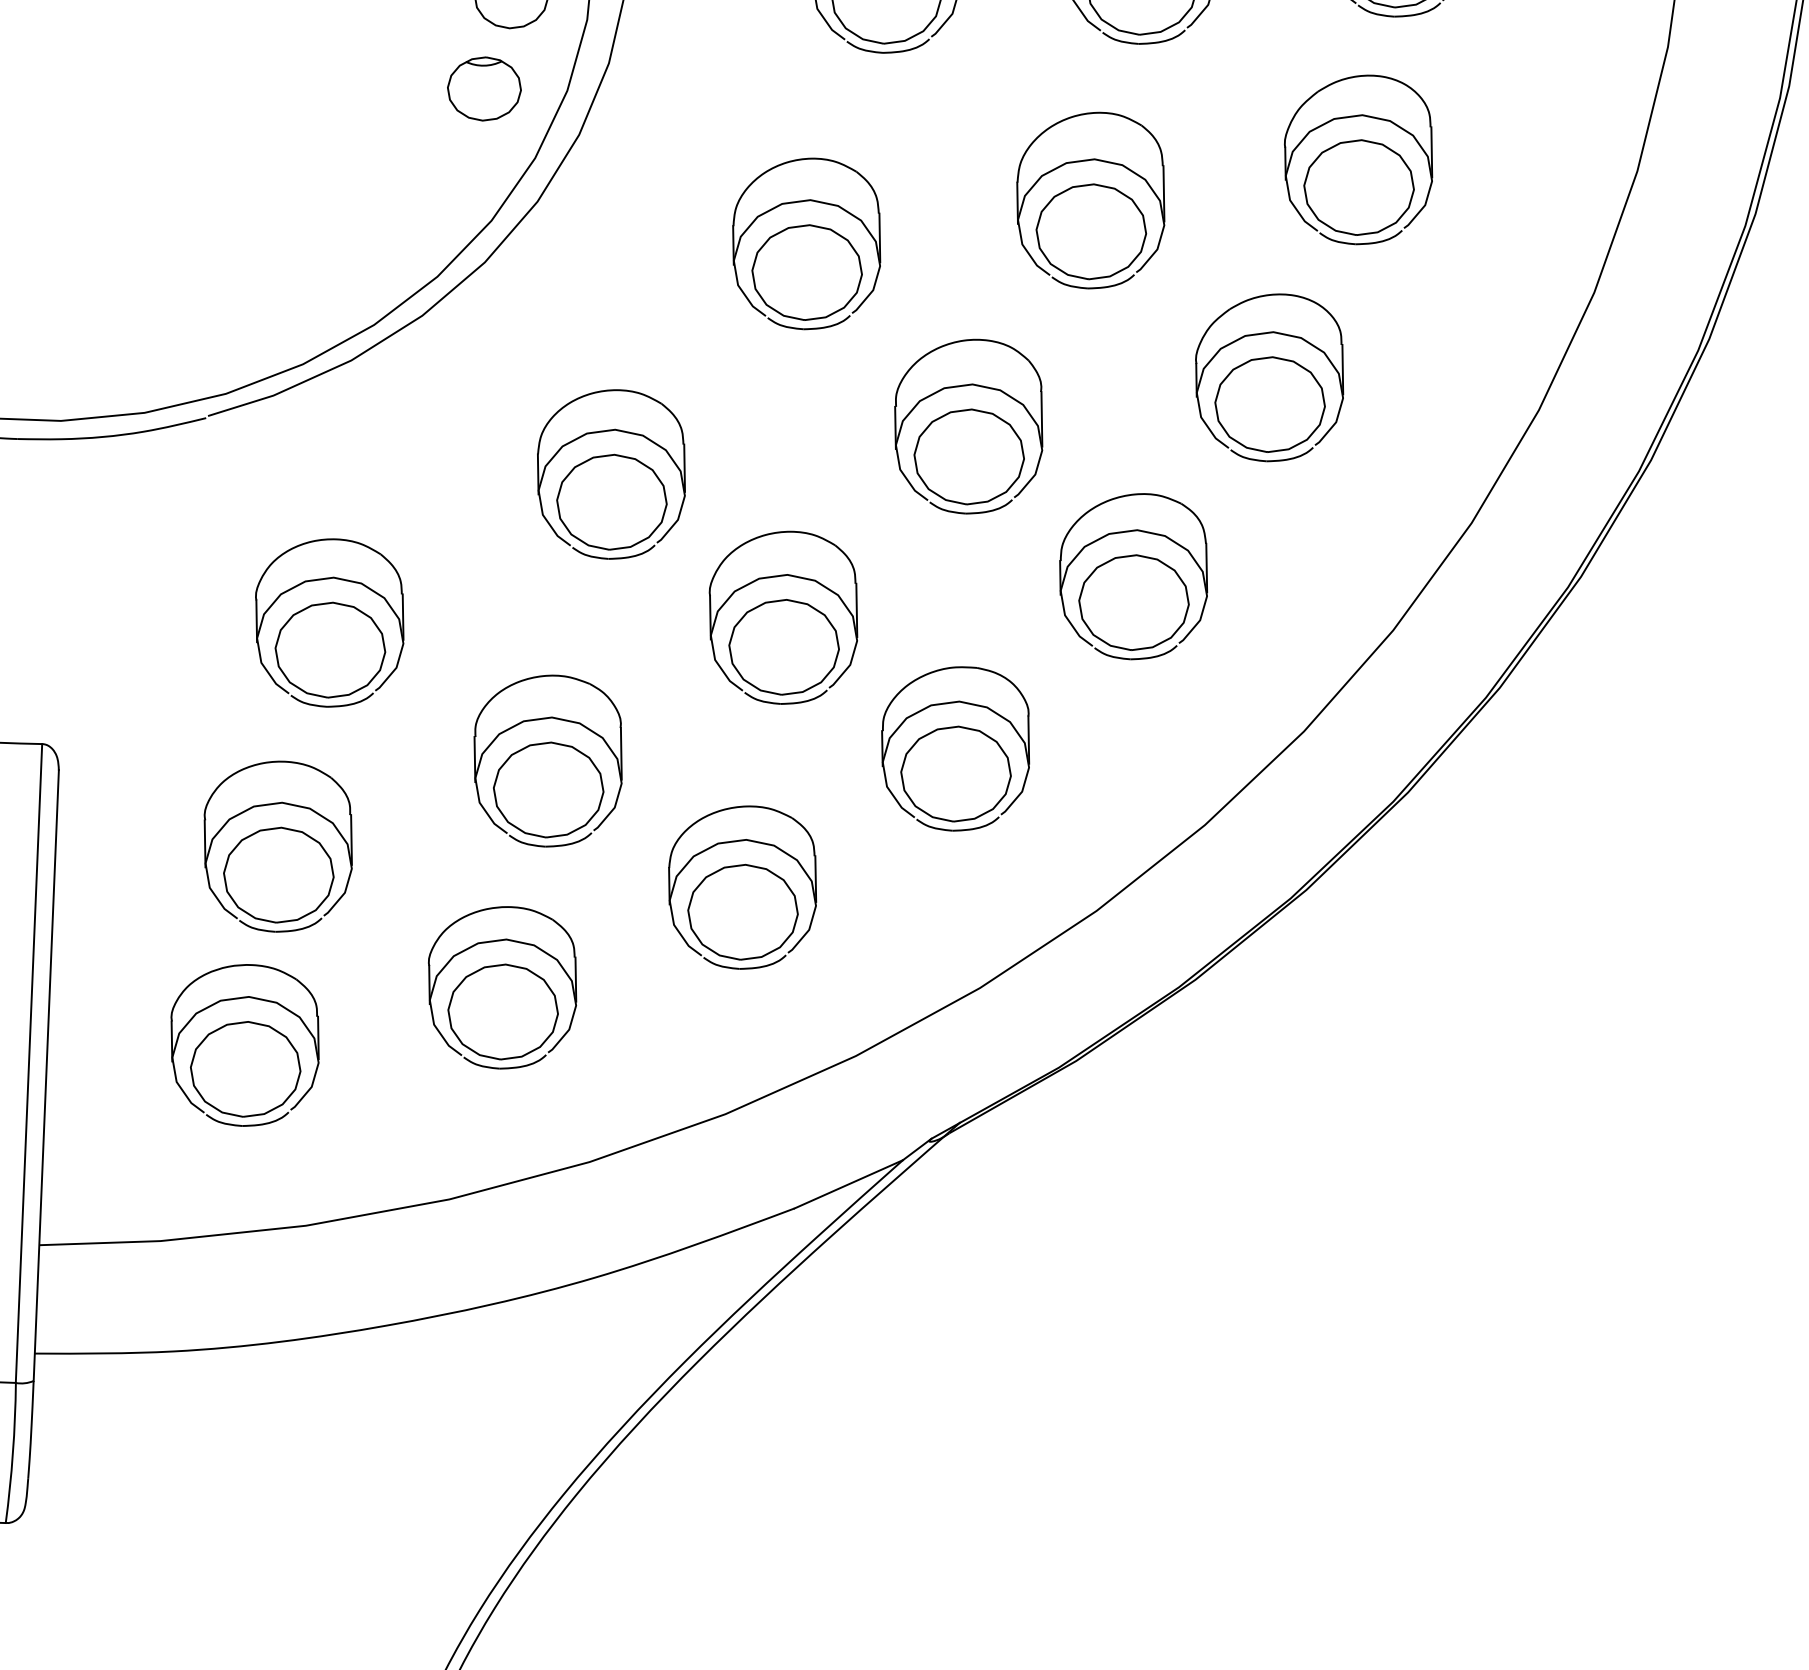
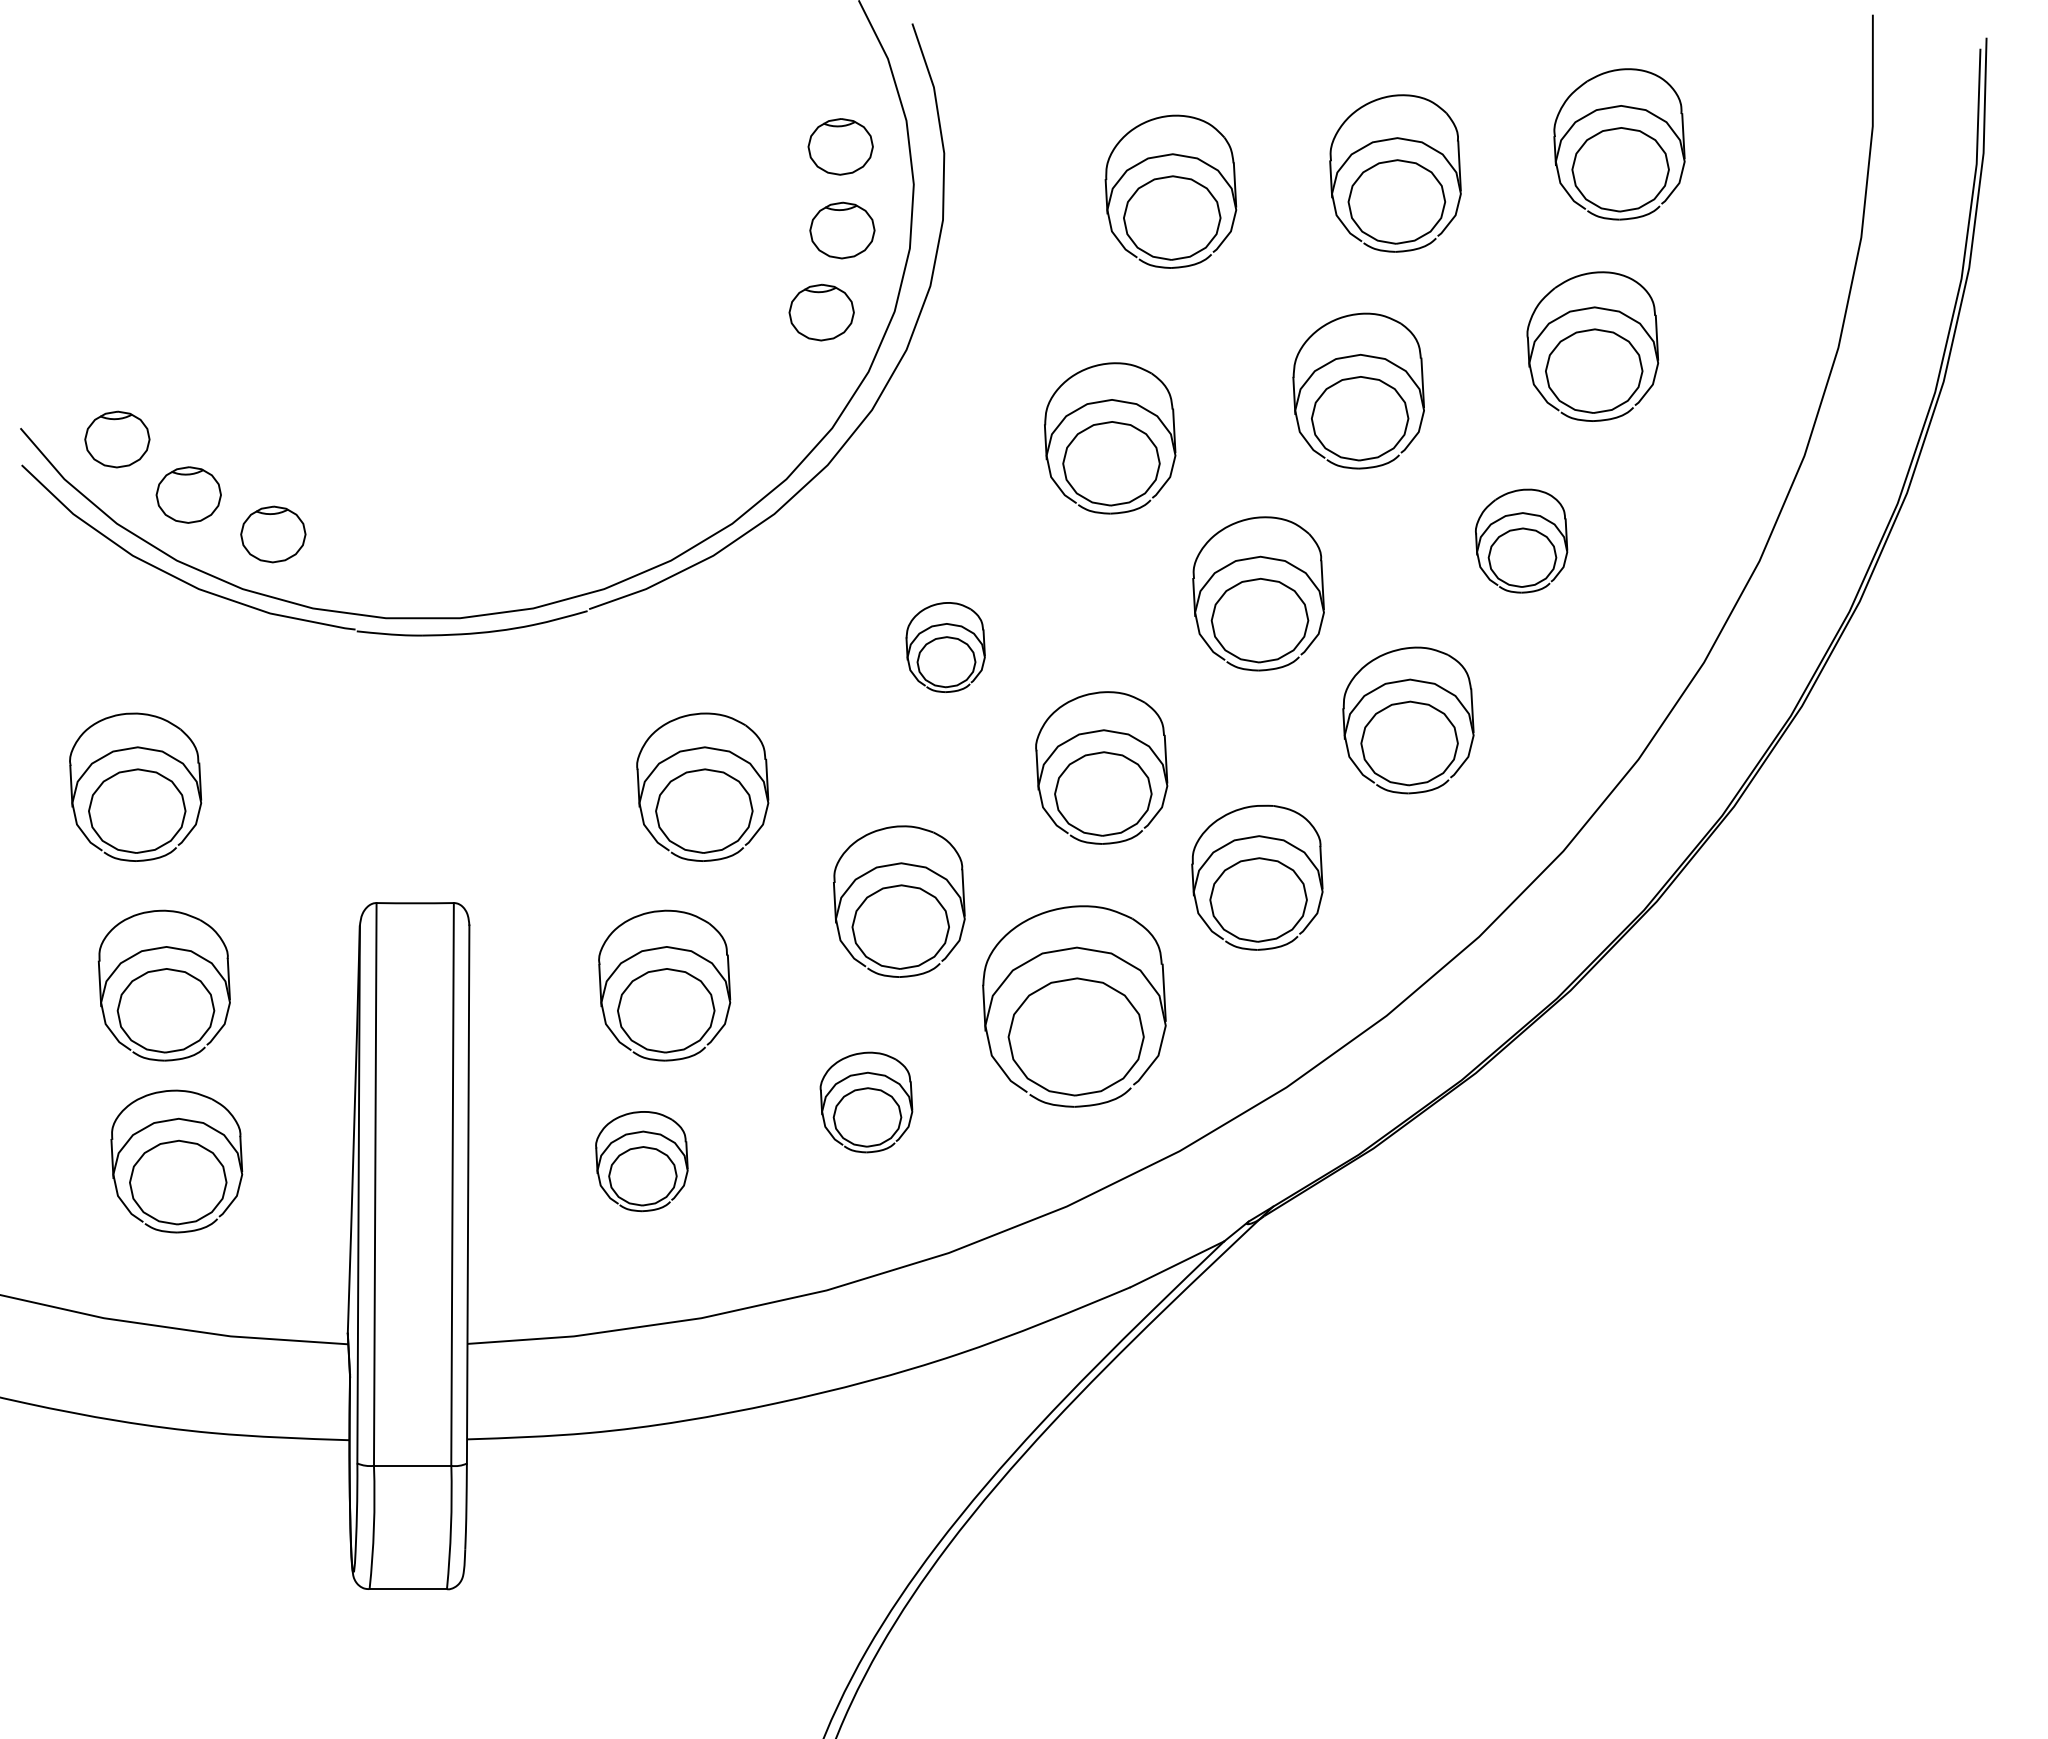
part: (1269, 376) -> (1521, 540), size x0.7
part: (611, 474) -> (945, 647), size x0.6
part: (742, 887) -> (1074, 1006), size x1.4
part: (502, 987) -> (866, 1102), size x0.7
part: (244, 1045) -> (641, 1161), size x0.7

